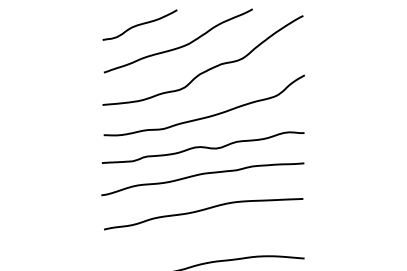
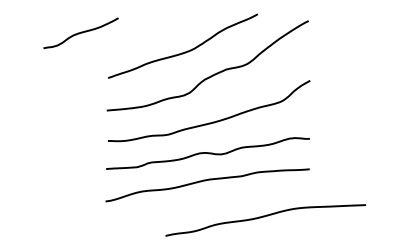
curve: (139, 24) -> (80, 32), moved
curve: (201, 211) -> (263, 217), moved

